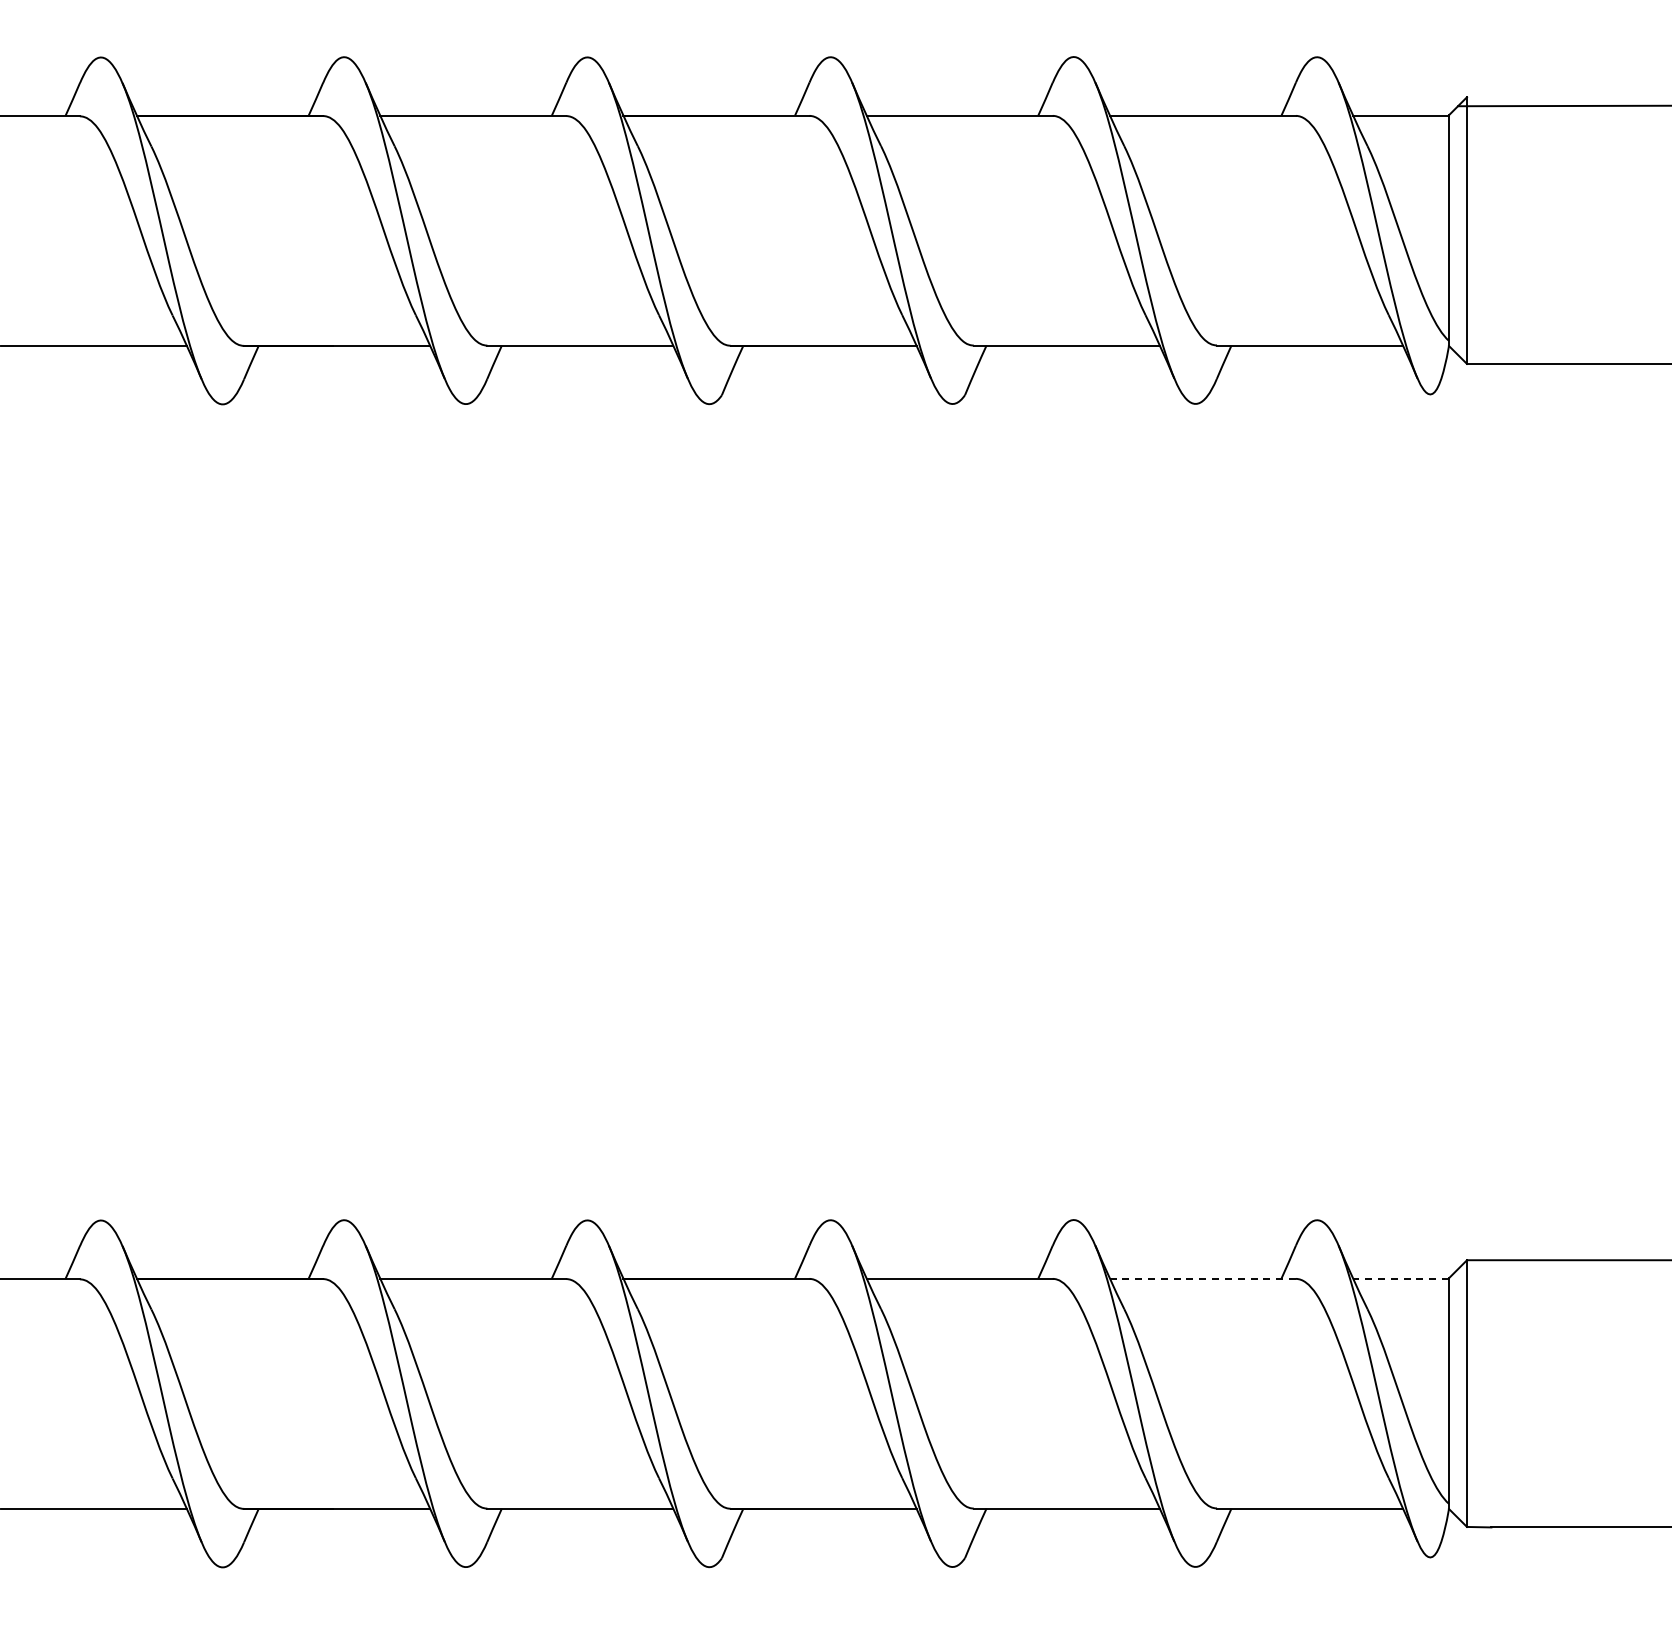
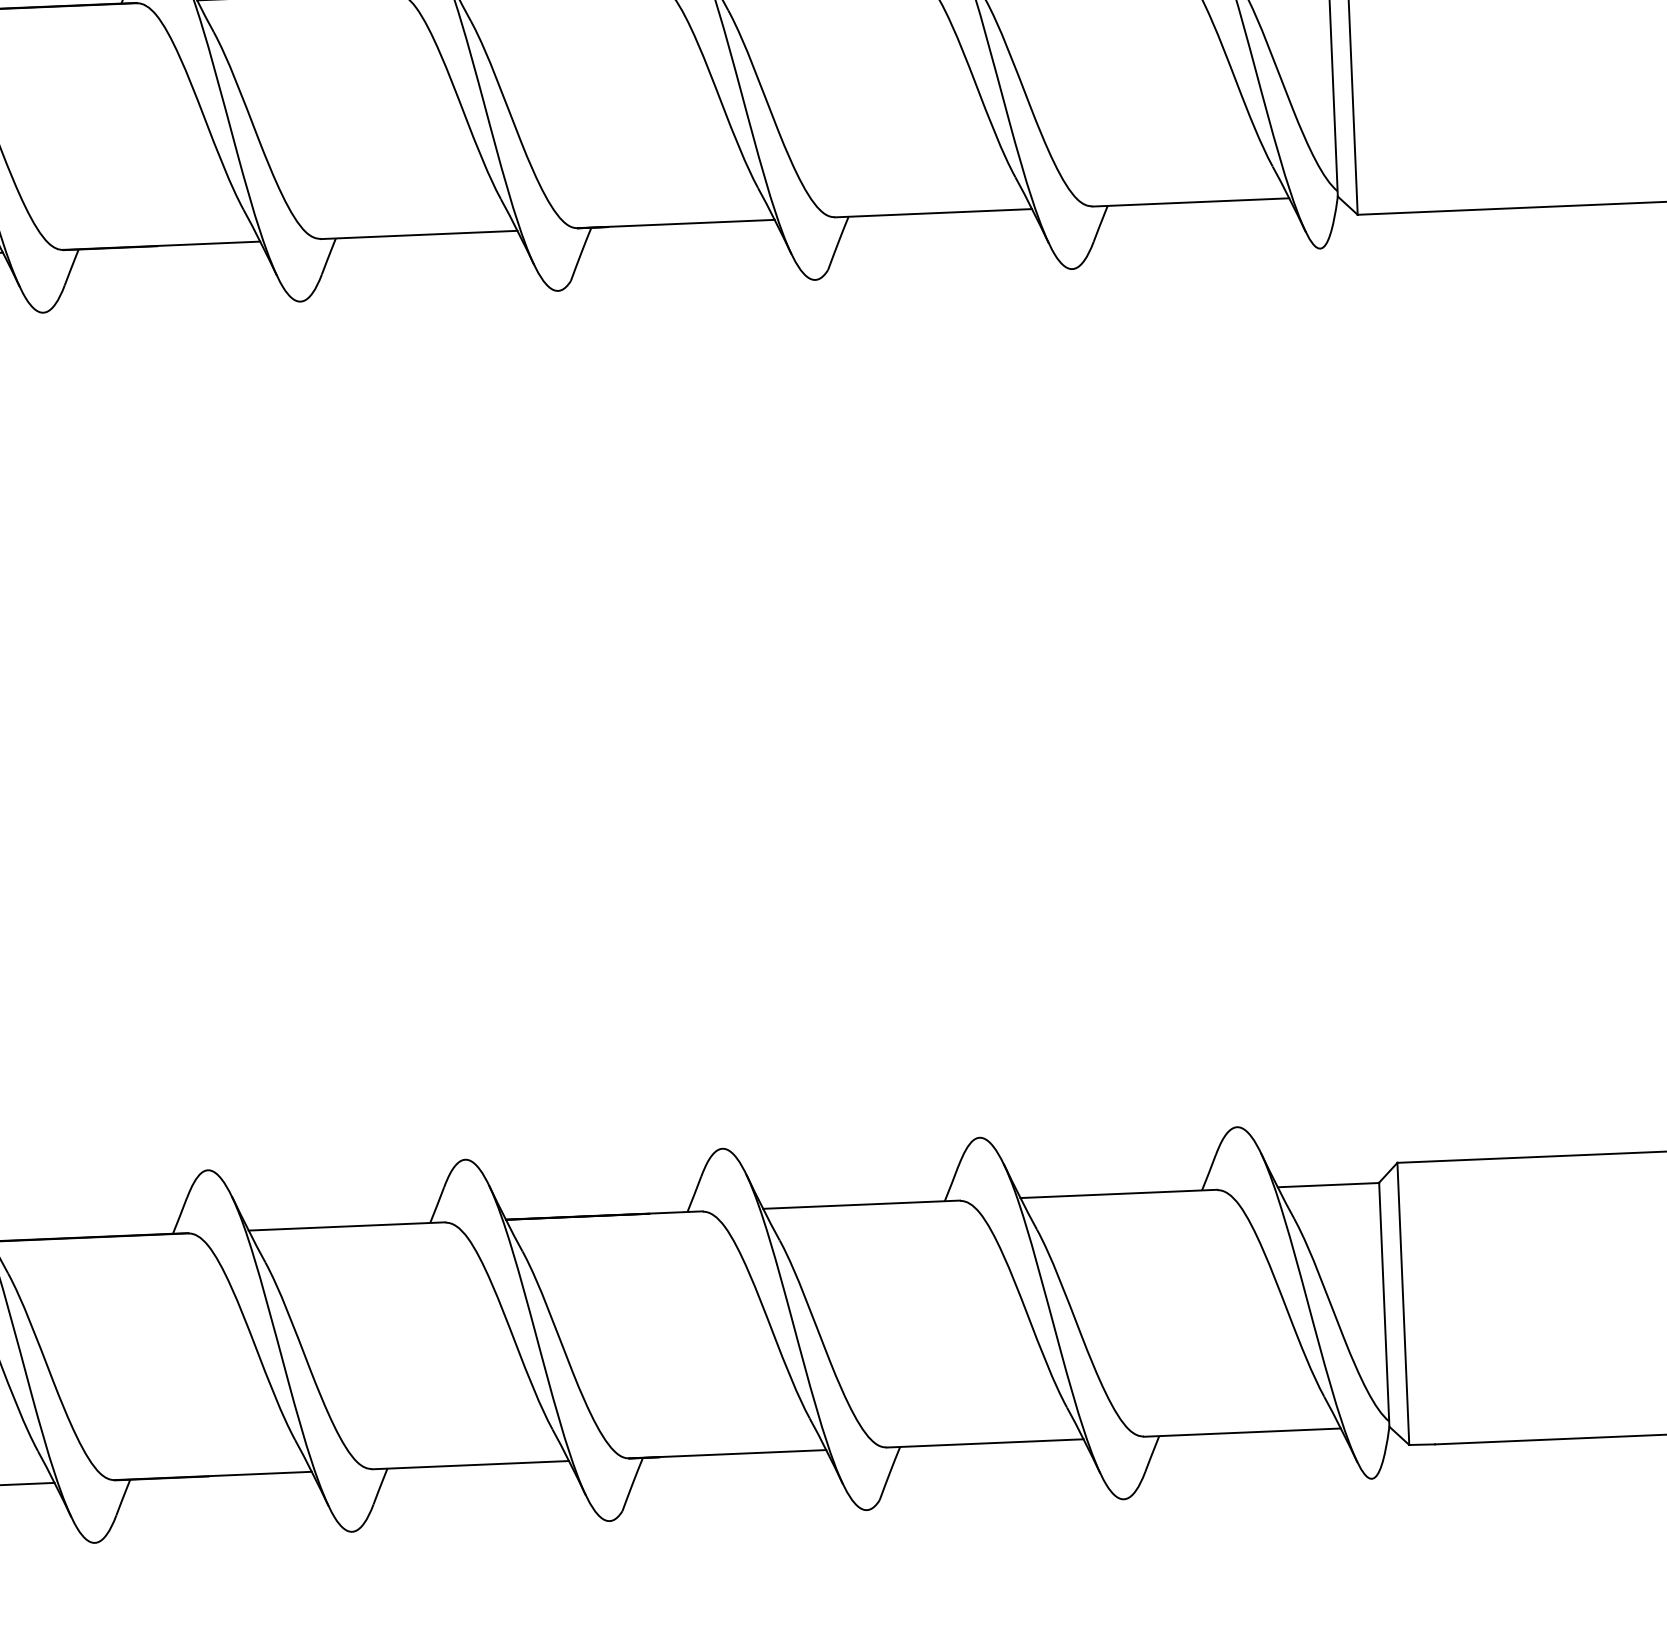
line: (1202, 1278) -> (1118, 1193), dashed -> solid
line: (1401, 1278) -> (1328, 1185), dashed -> solid

